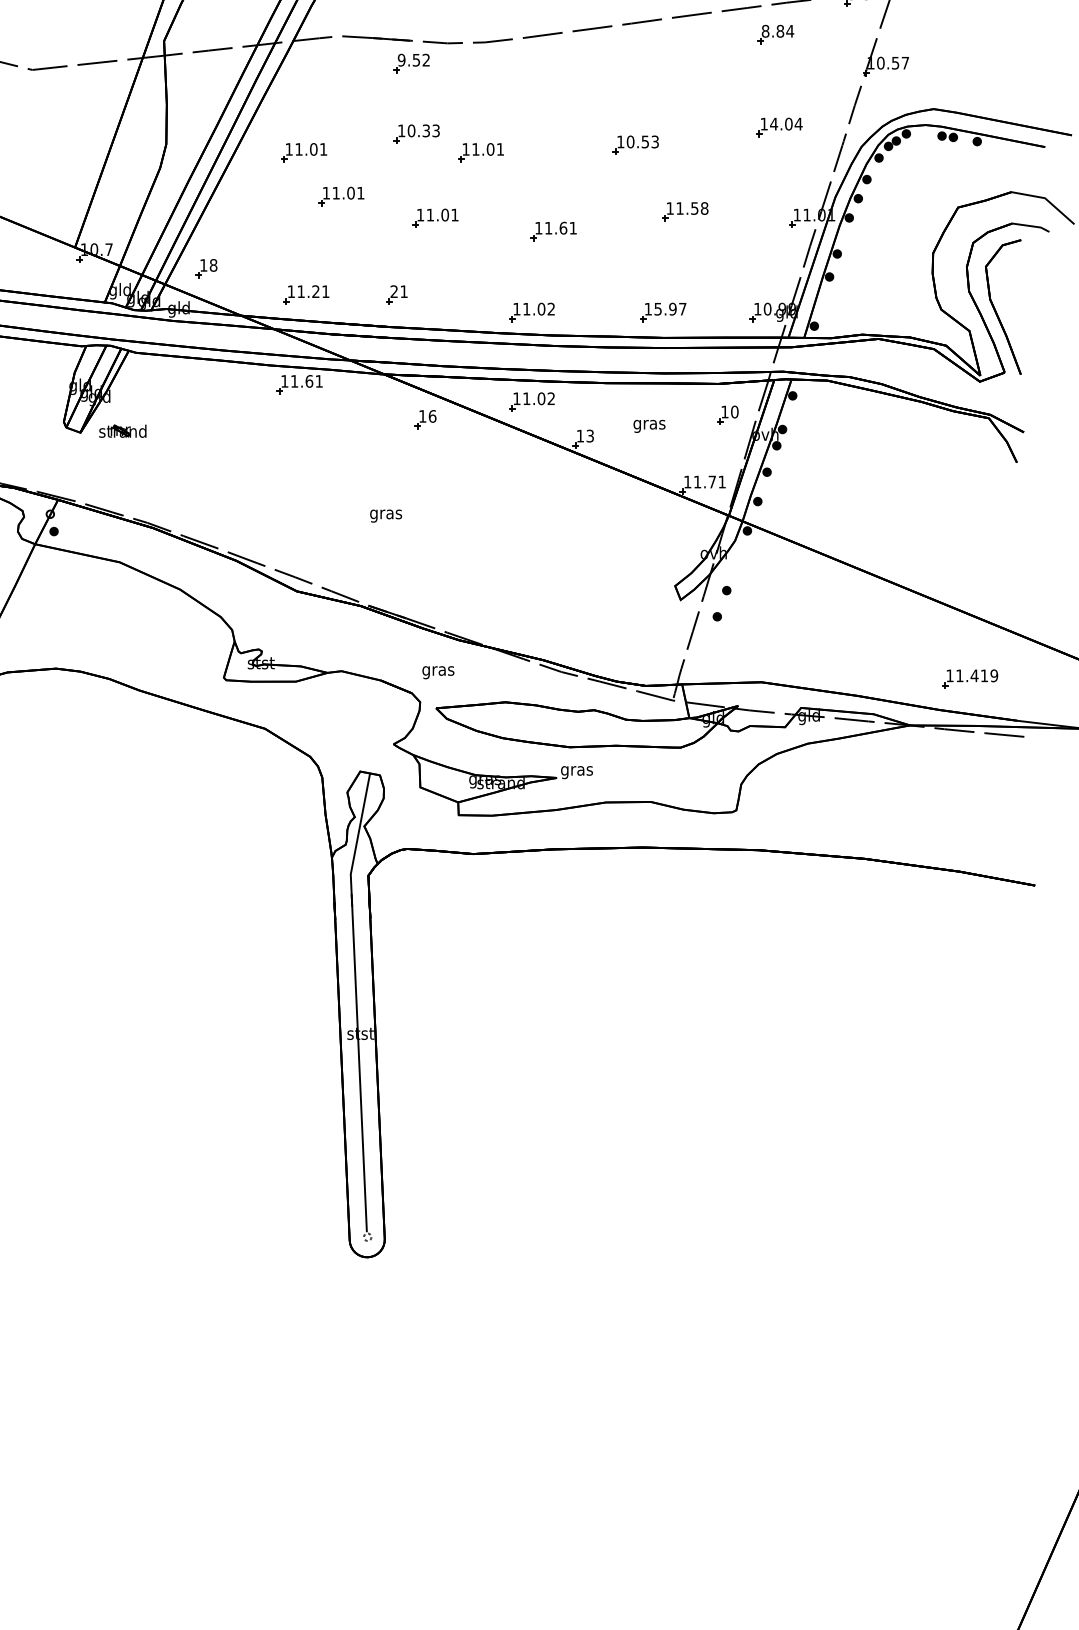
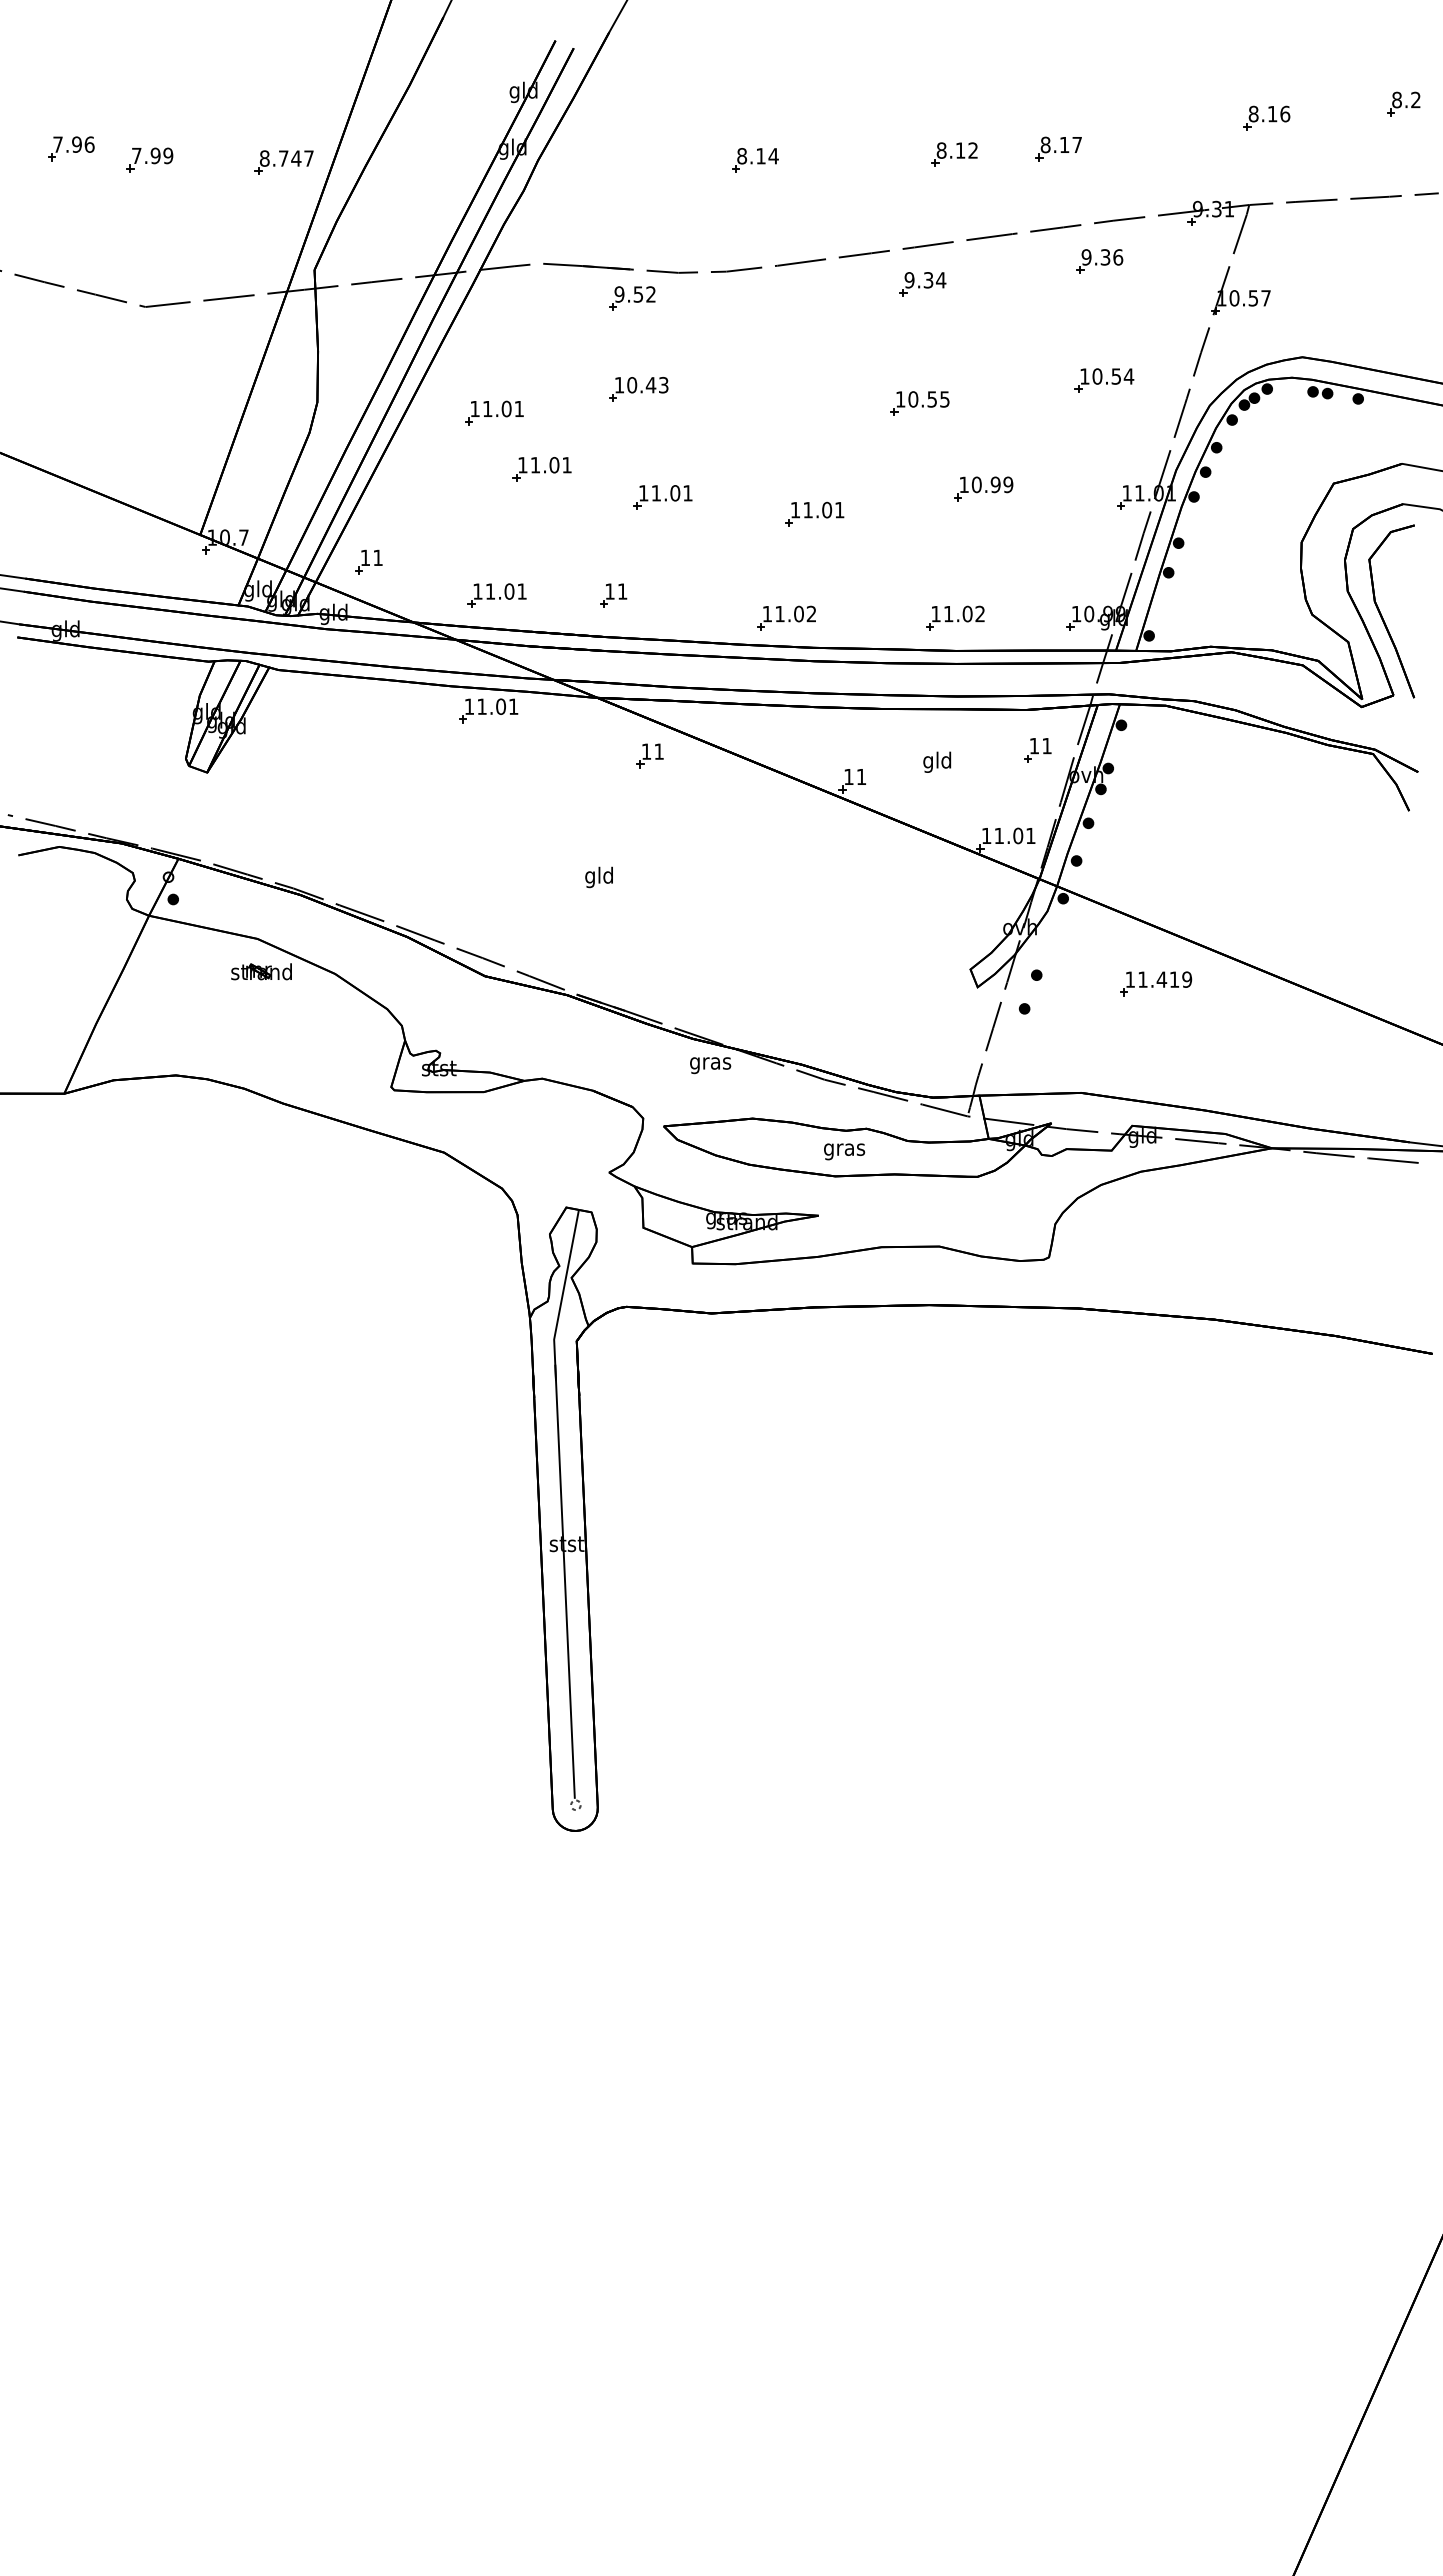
text: (777, 31) -> (1102, 257), 8.84 -> 9.36
part: (637, 52) -> (922, 284), added
text: (781, 124) -> (1106, 376), 14.04 -> 10.54
text: (425, 130) -> (650, 384), 10.33 -> 10.43
text: (654, 141) -> (944, 398), 10.53 -> 10.55
part: (481, 152) -> (721, 412), removed
text: (692, 208) -> (992, 484), 11.58 -> 10.99
text: (563, 227) -> (827, 509), 11.61 -> 11.01
text: (213, 265) -> (377, 557), 18 -> 11
text: (315, 291) -> (509, 591), 11.21 -> 11.01
text: (393, 291) -> (609, 591), 21 -> 11
text: (670, 308) -> (964, 613), 15.97 -> 11.02
text: (309, 381) -> (501, 706), 11.61 -> 11.01
part: (531, 401) -> (786, 732), removed
text: (735, 411) -> (1047, 745), 10 -> 11
text: (432, 416) -> (659, 751), 16 -> 11
text: (649, 424) -> (937, 761), gras -> gld
part: (122, 431) -> (261, 971), moved
text: (590, 435) -> (861, 776), 13 -> 11
text: (712, 481) -> (1018, 835), 11.71 -> 11.01
text: (386, 514) -> (599, 877), gras -> gld
text: (438, 672) -> (710, 1065), moved
part: (970, 678) -> (1156, 983), moved
text: (576, 772) -> (844, 1151), moved

